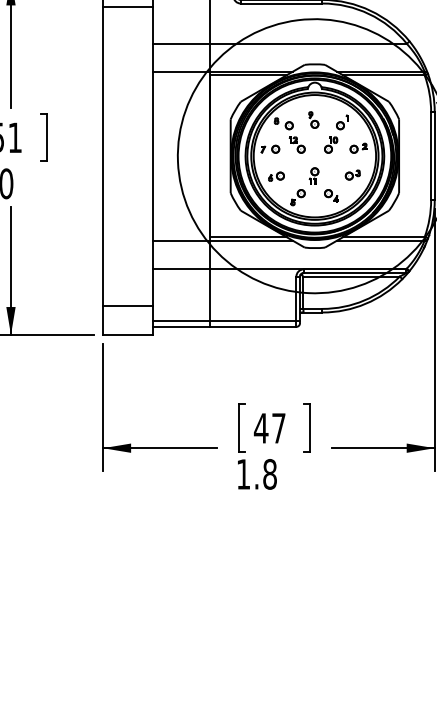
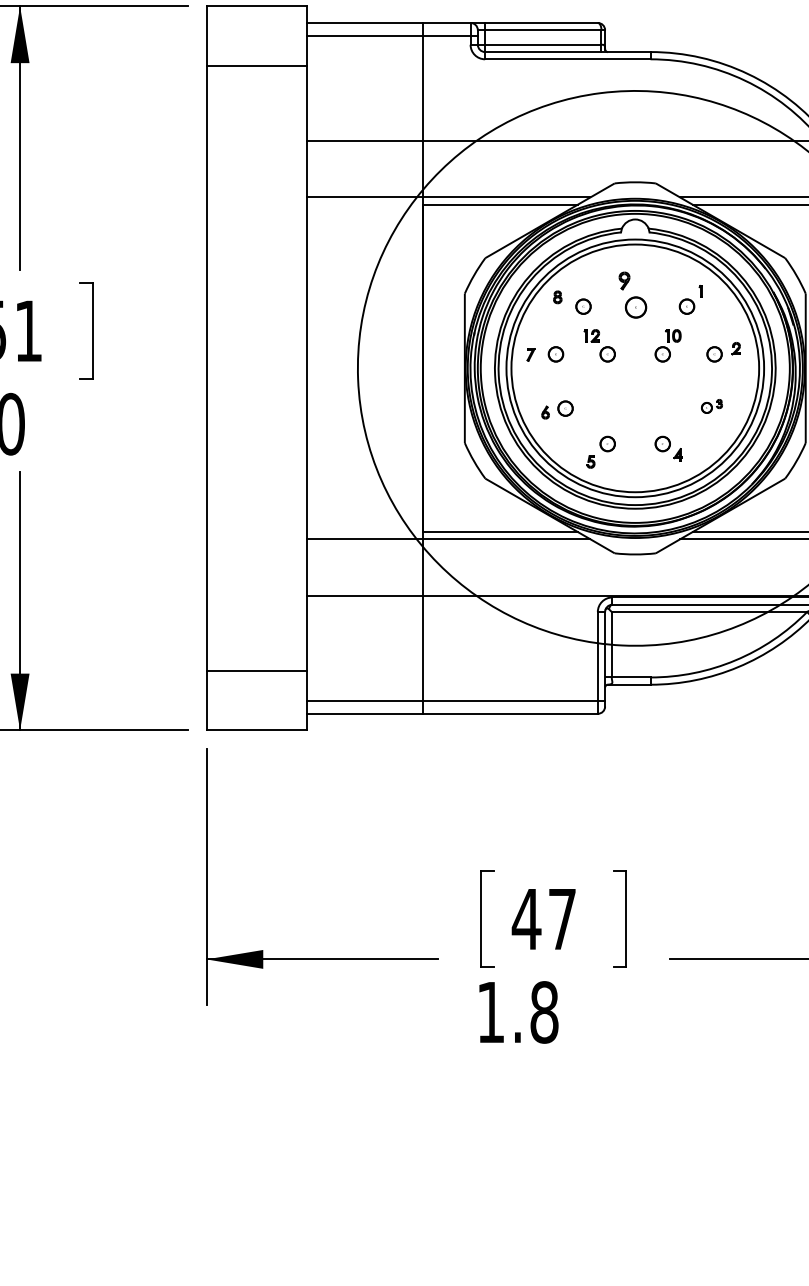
part: (313, 119) -> (632, 294), size x1.4
part: (352, 174) -> (711, 405), size x0.7
part: (313, 175) -> (632, 407), removed

